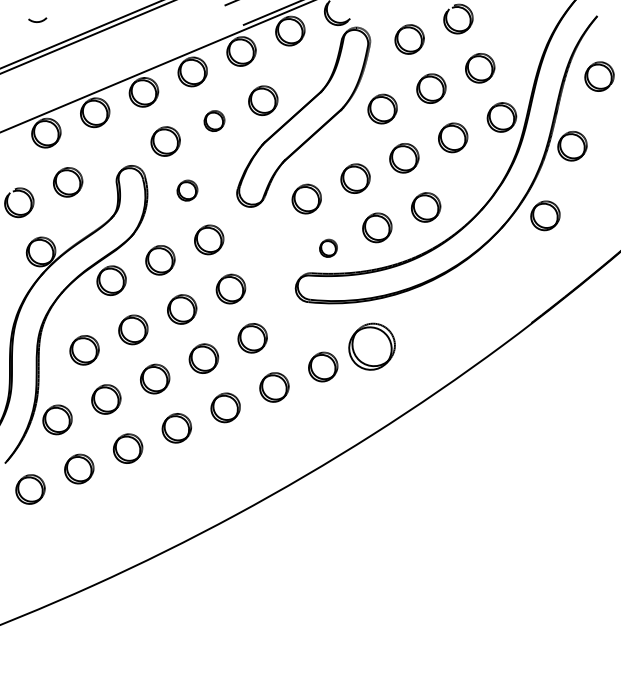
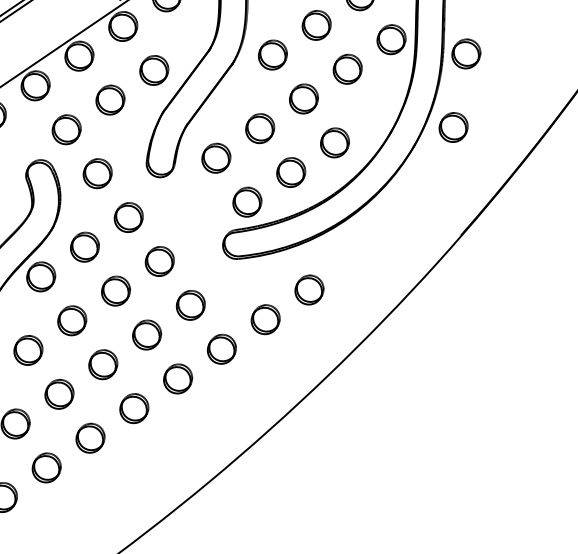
part: (214, 120) -> (110, 99), size x1.43
part: (187, 190) -> (97, 173), size x1.43
part: (328, 248) -> (247, 202), size x1.67
part: (371, 346) -> (308, 289), size x0.62

